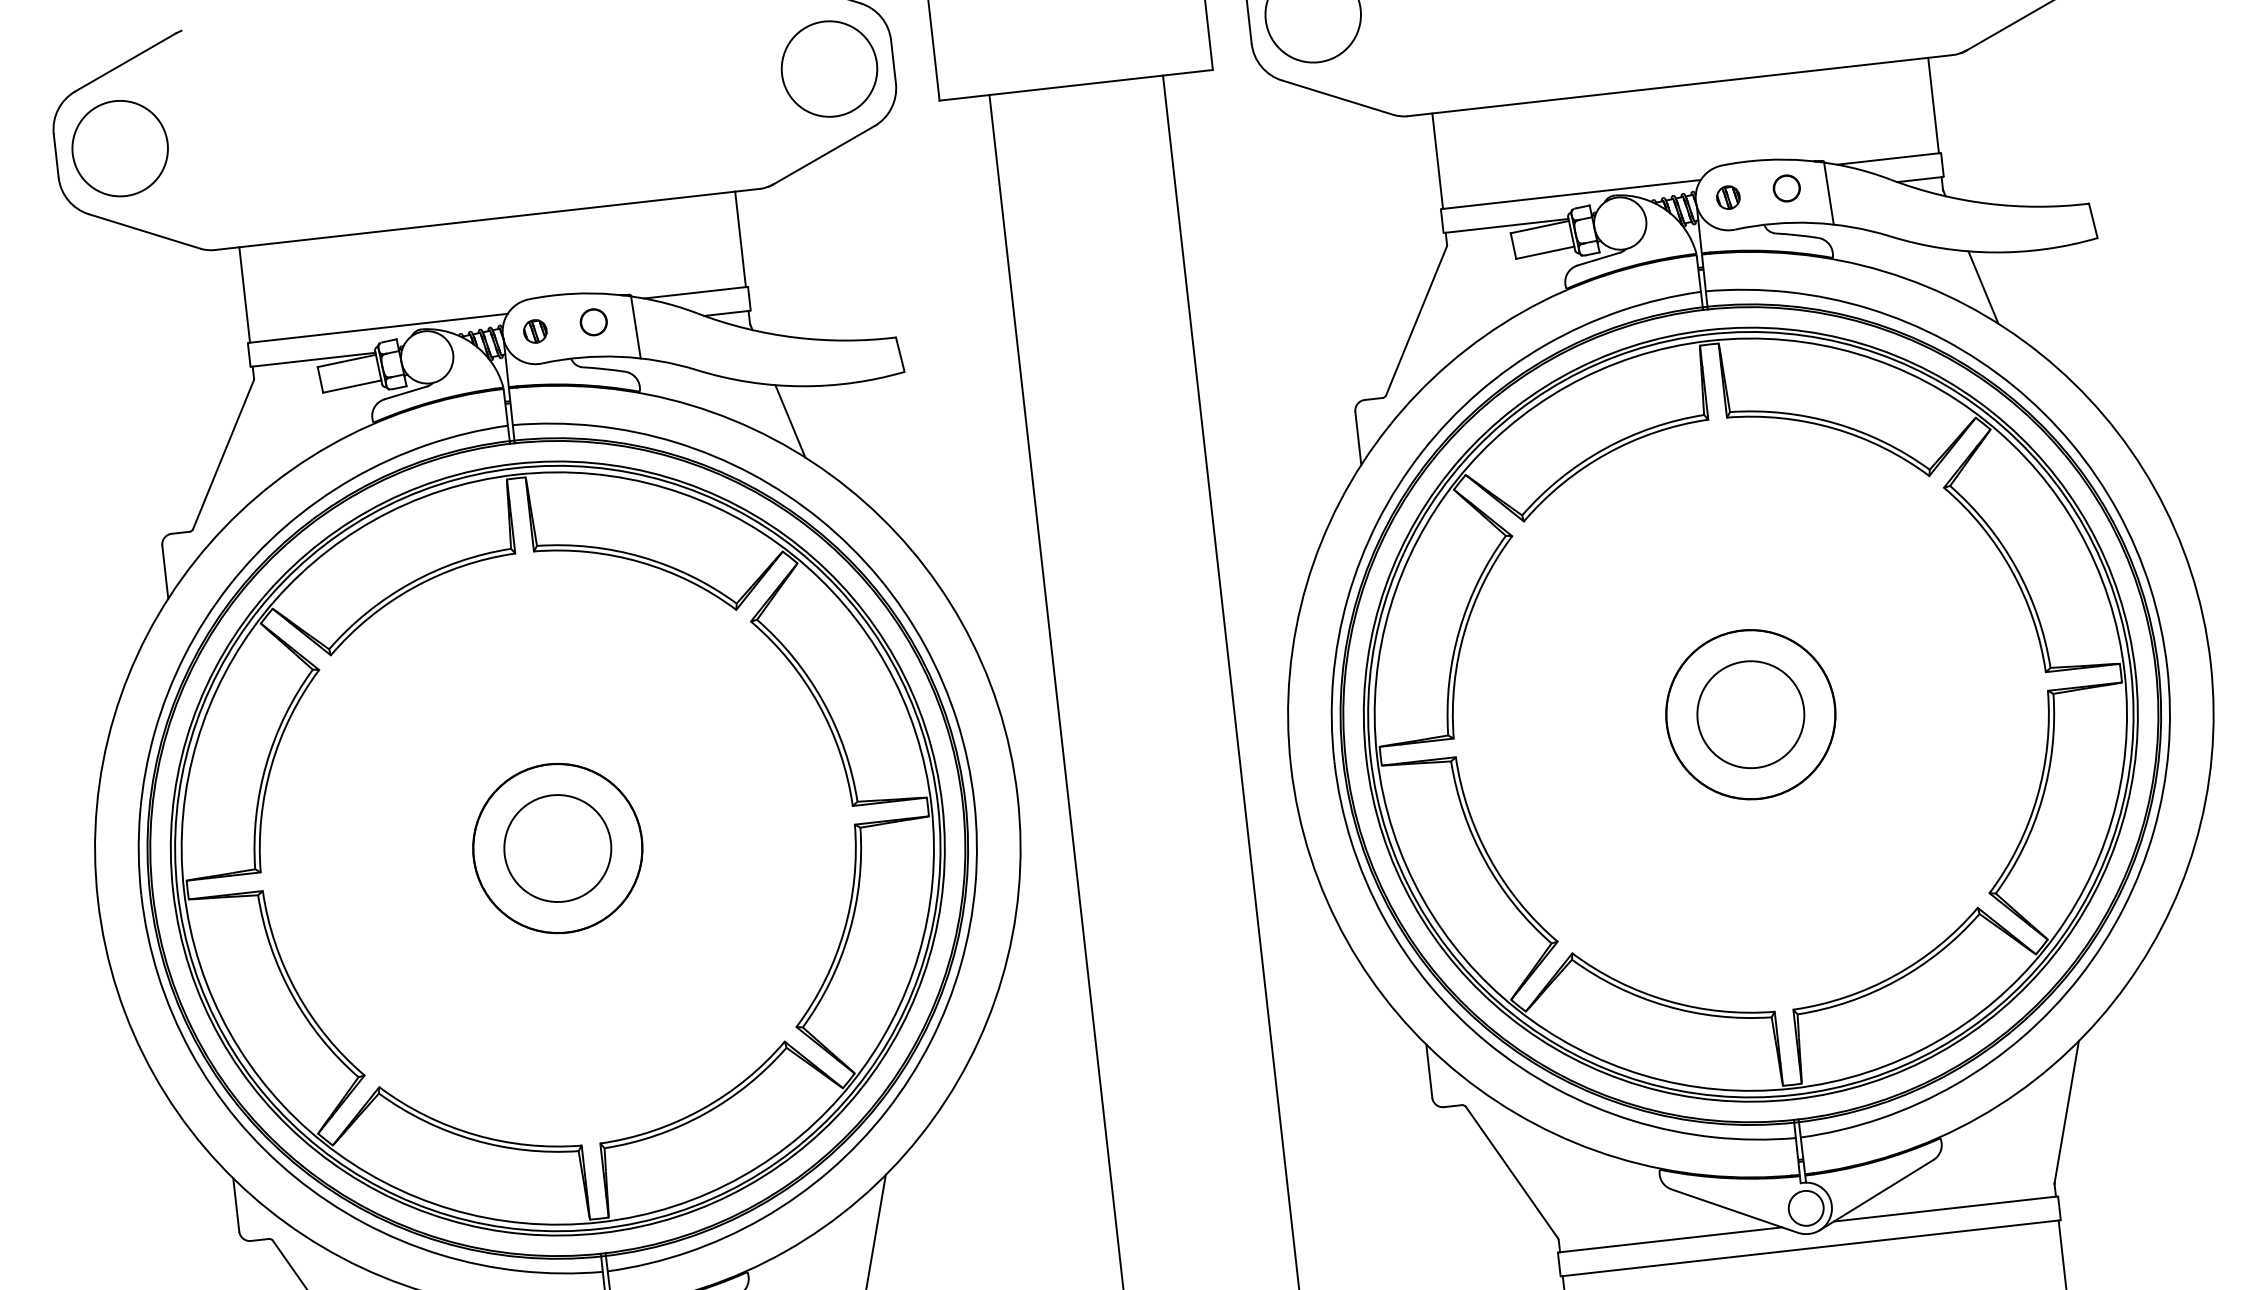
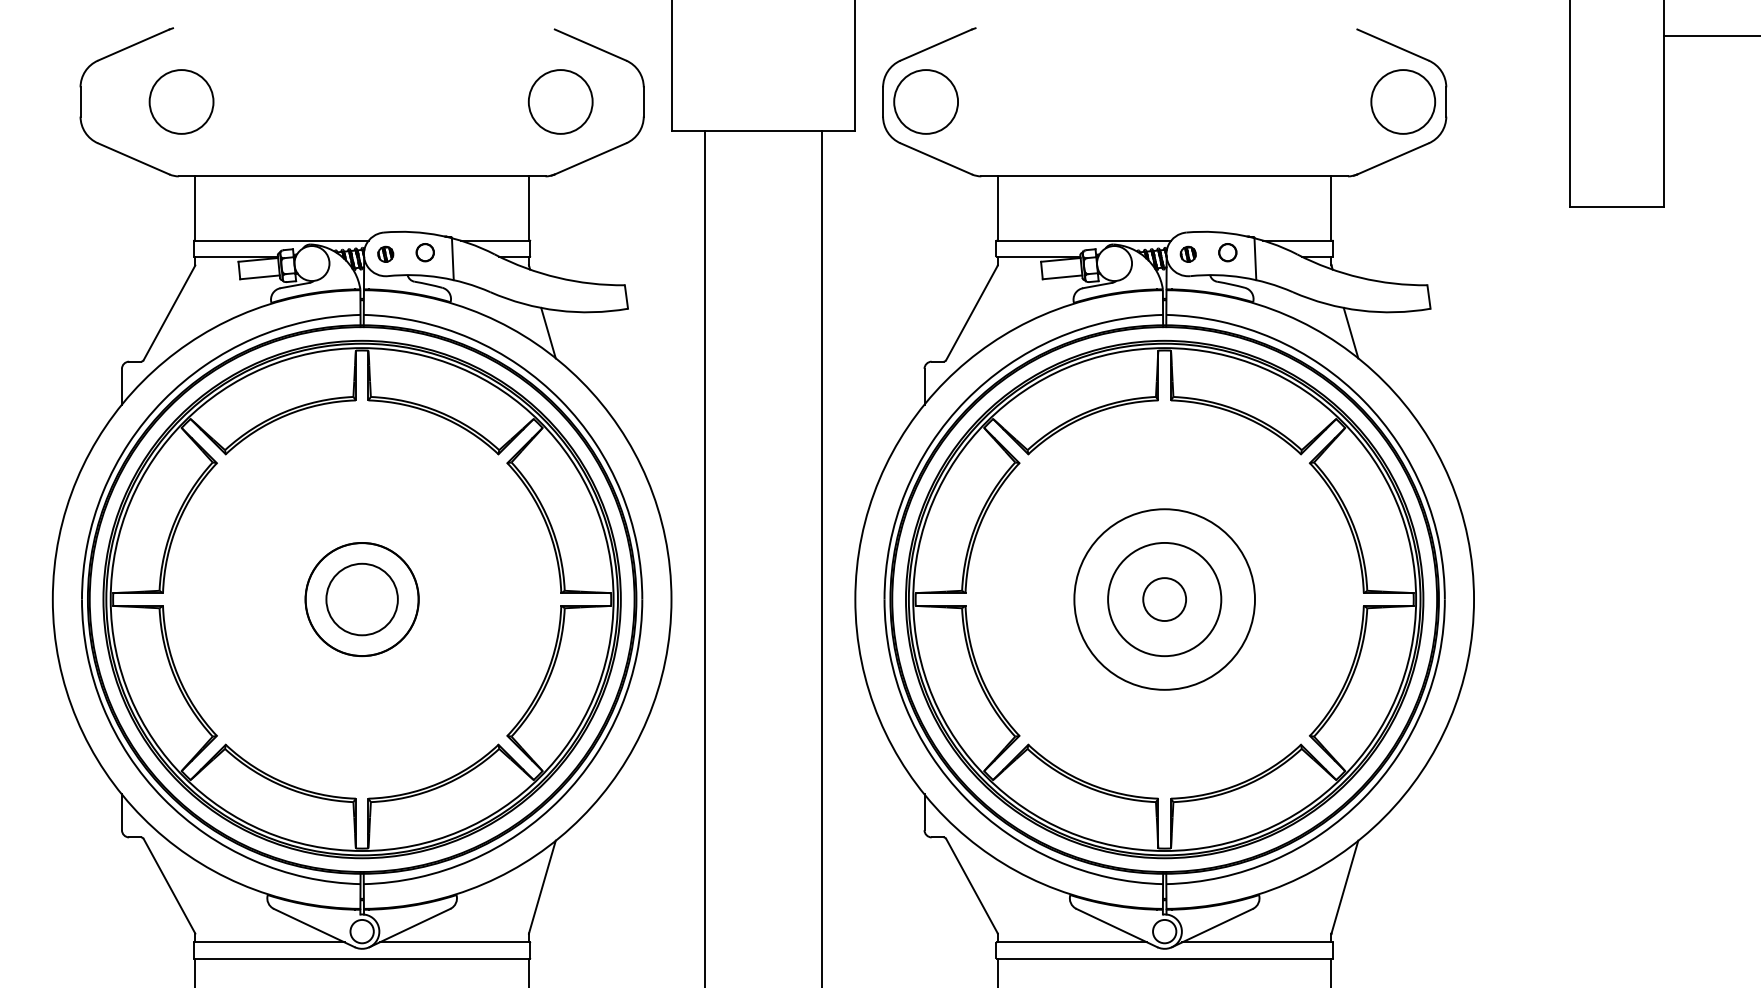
circle: (829, 68) -> (560, 101), moved
circle: (119, 147) -> (181, 101), moved
circle: (1750, 714) -> (1164, 599), size x0.6
circle: (1750, 714) -> (1164, 599), size x1.6

